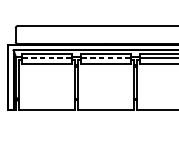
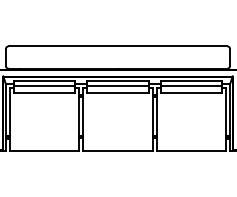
line: (46, 58) -> (44, 86), dashed -> solid
line: (106, 58) -> (118, 86), dashed -> solid

